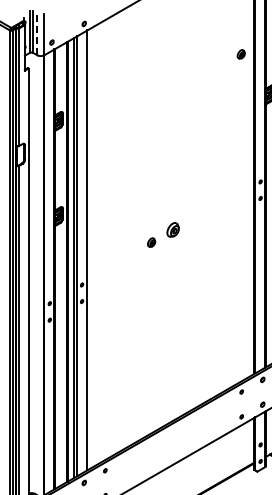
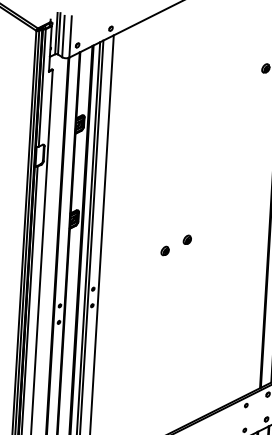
line: (37, 34) -> (63, 36), dashed -> solid
part: (172, 230) -> (186, 240), size x0.62

